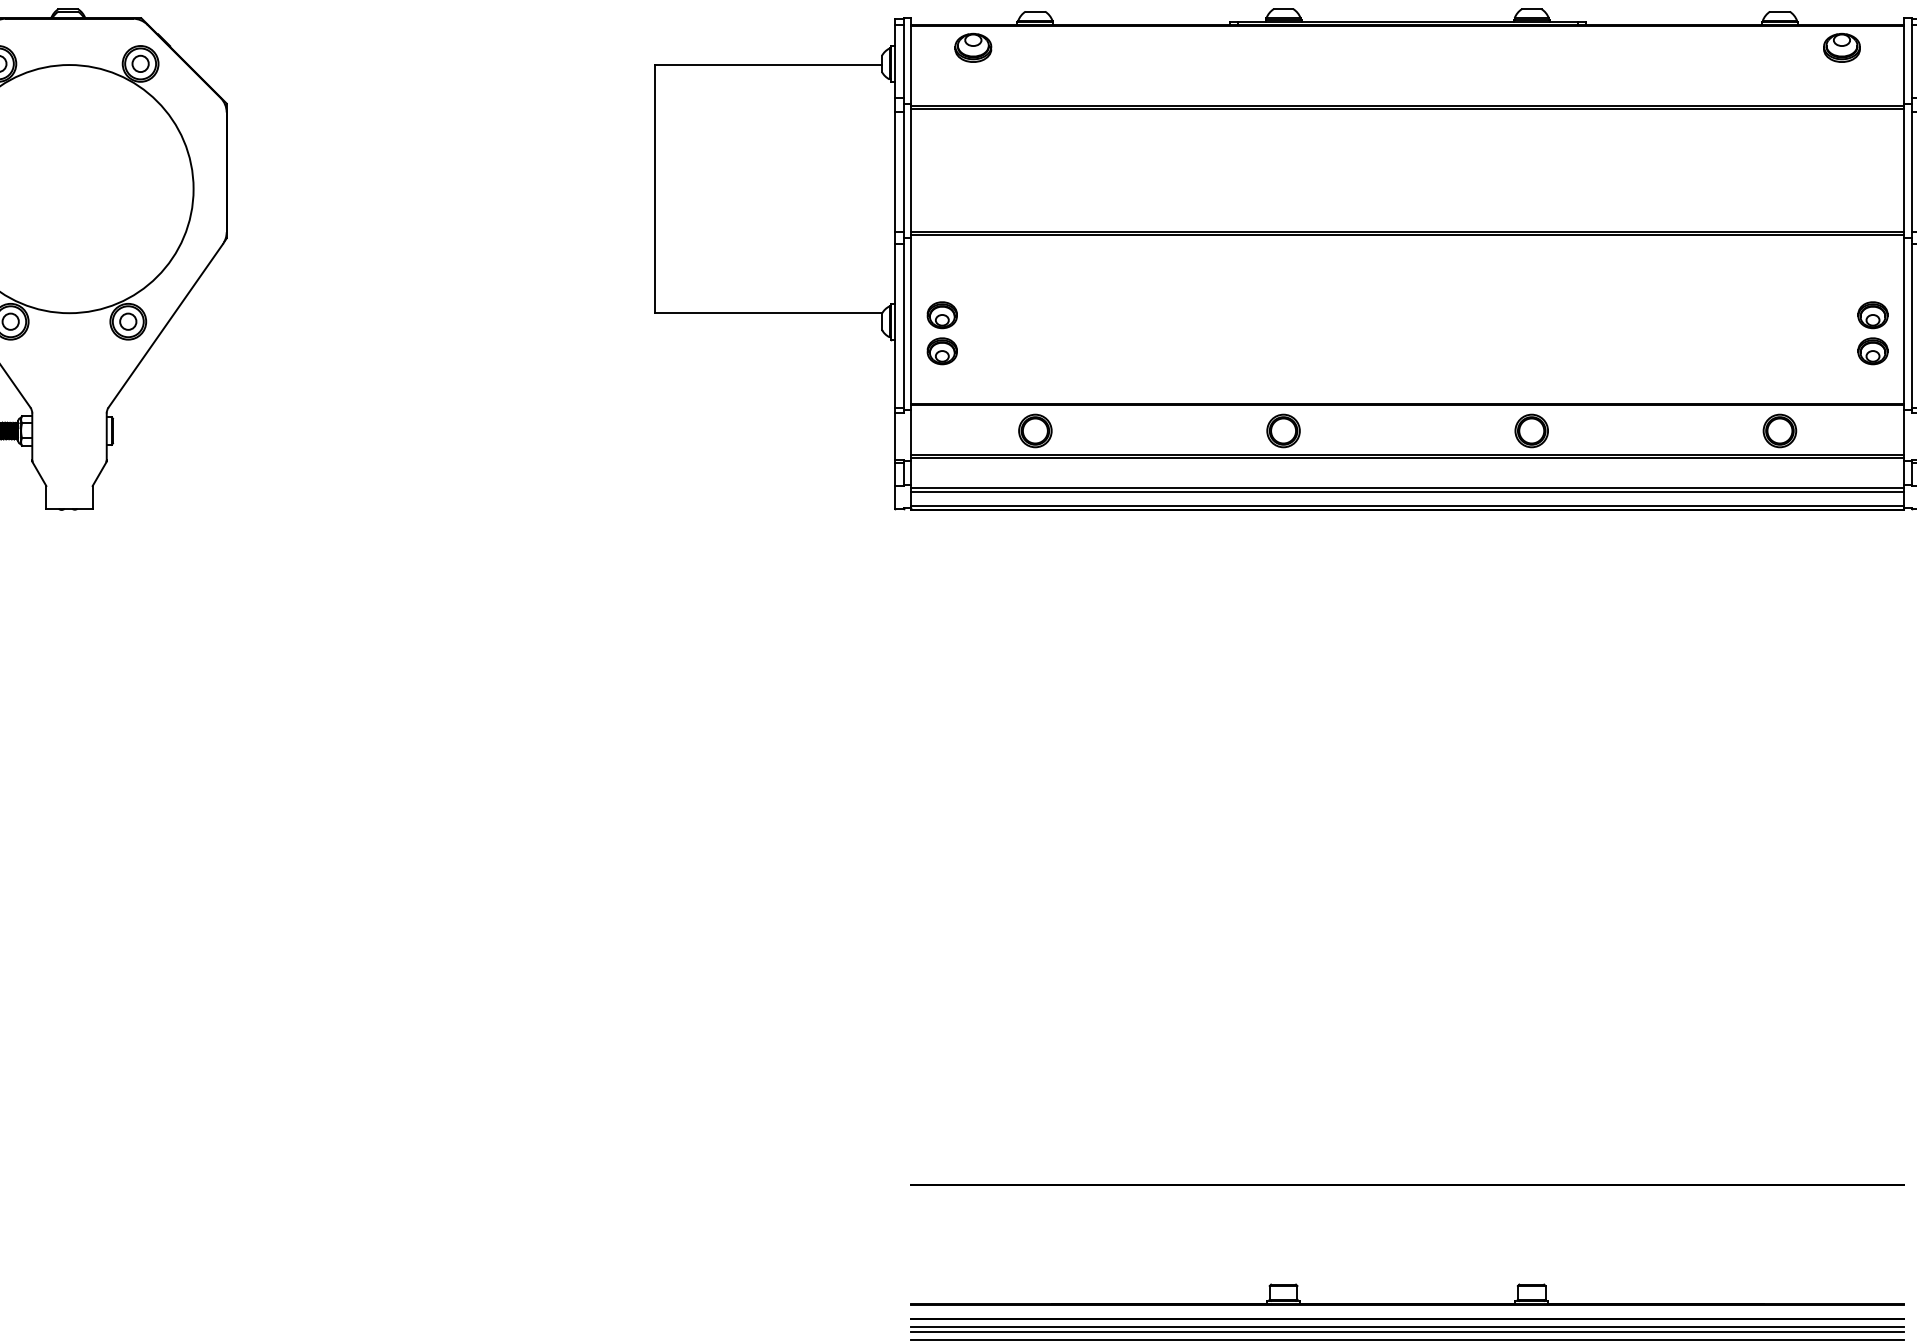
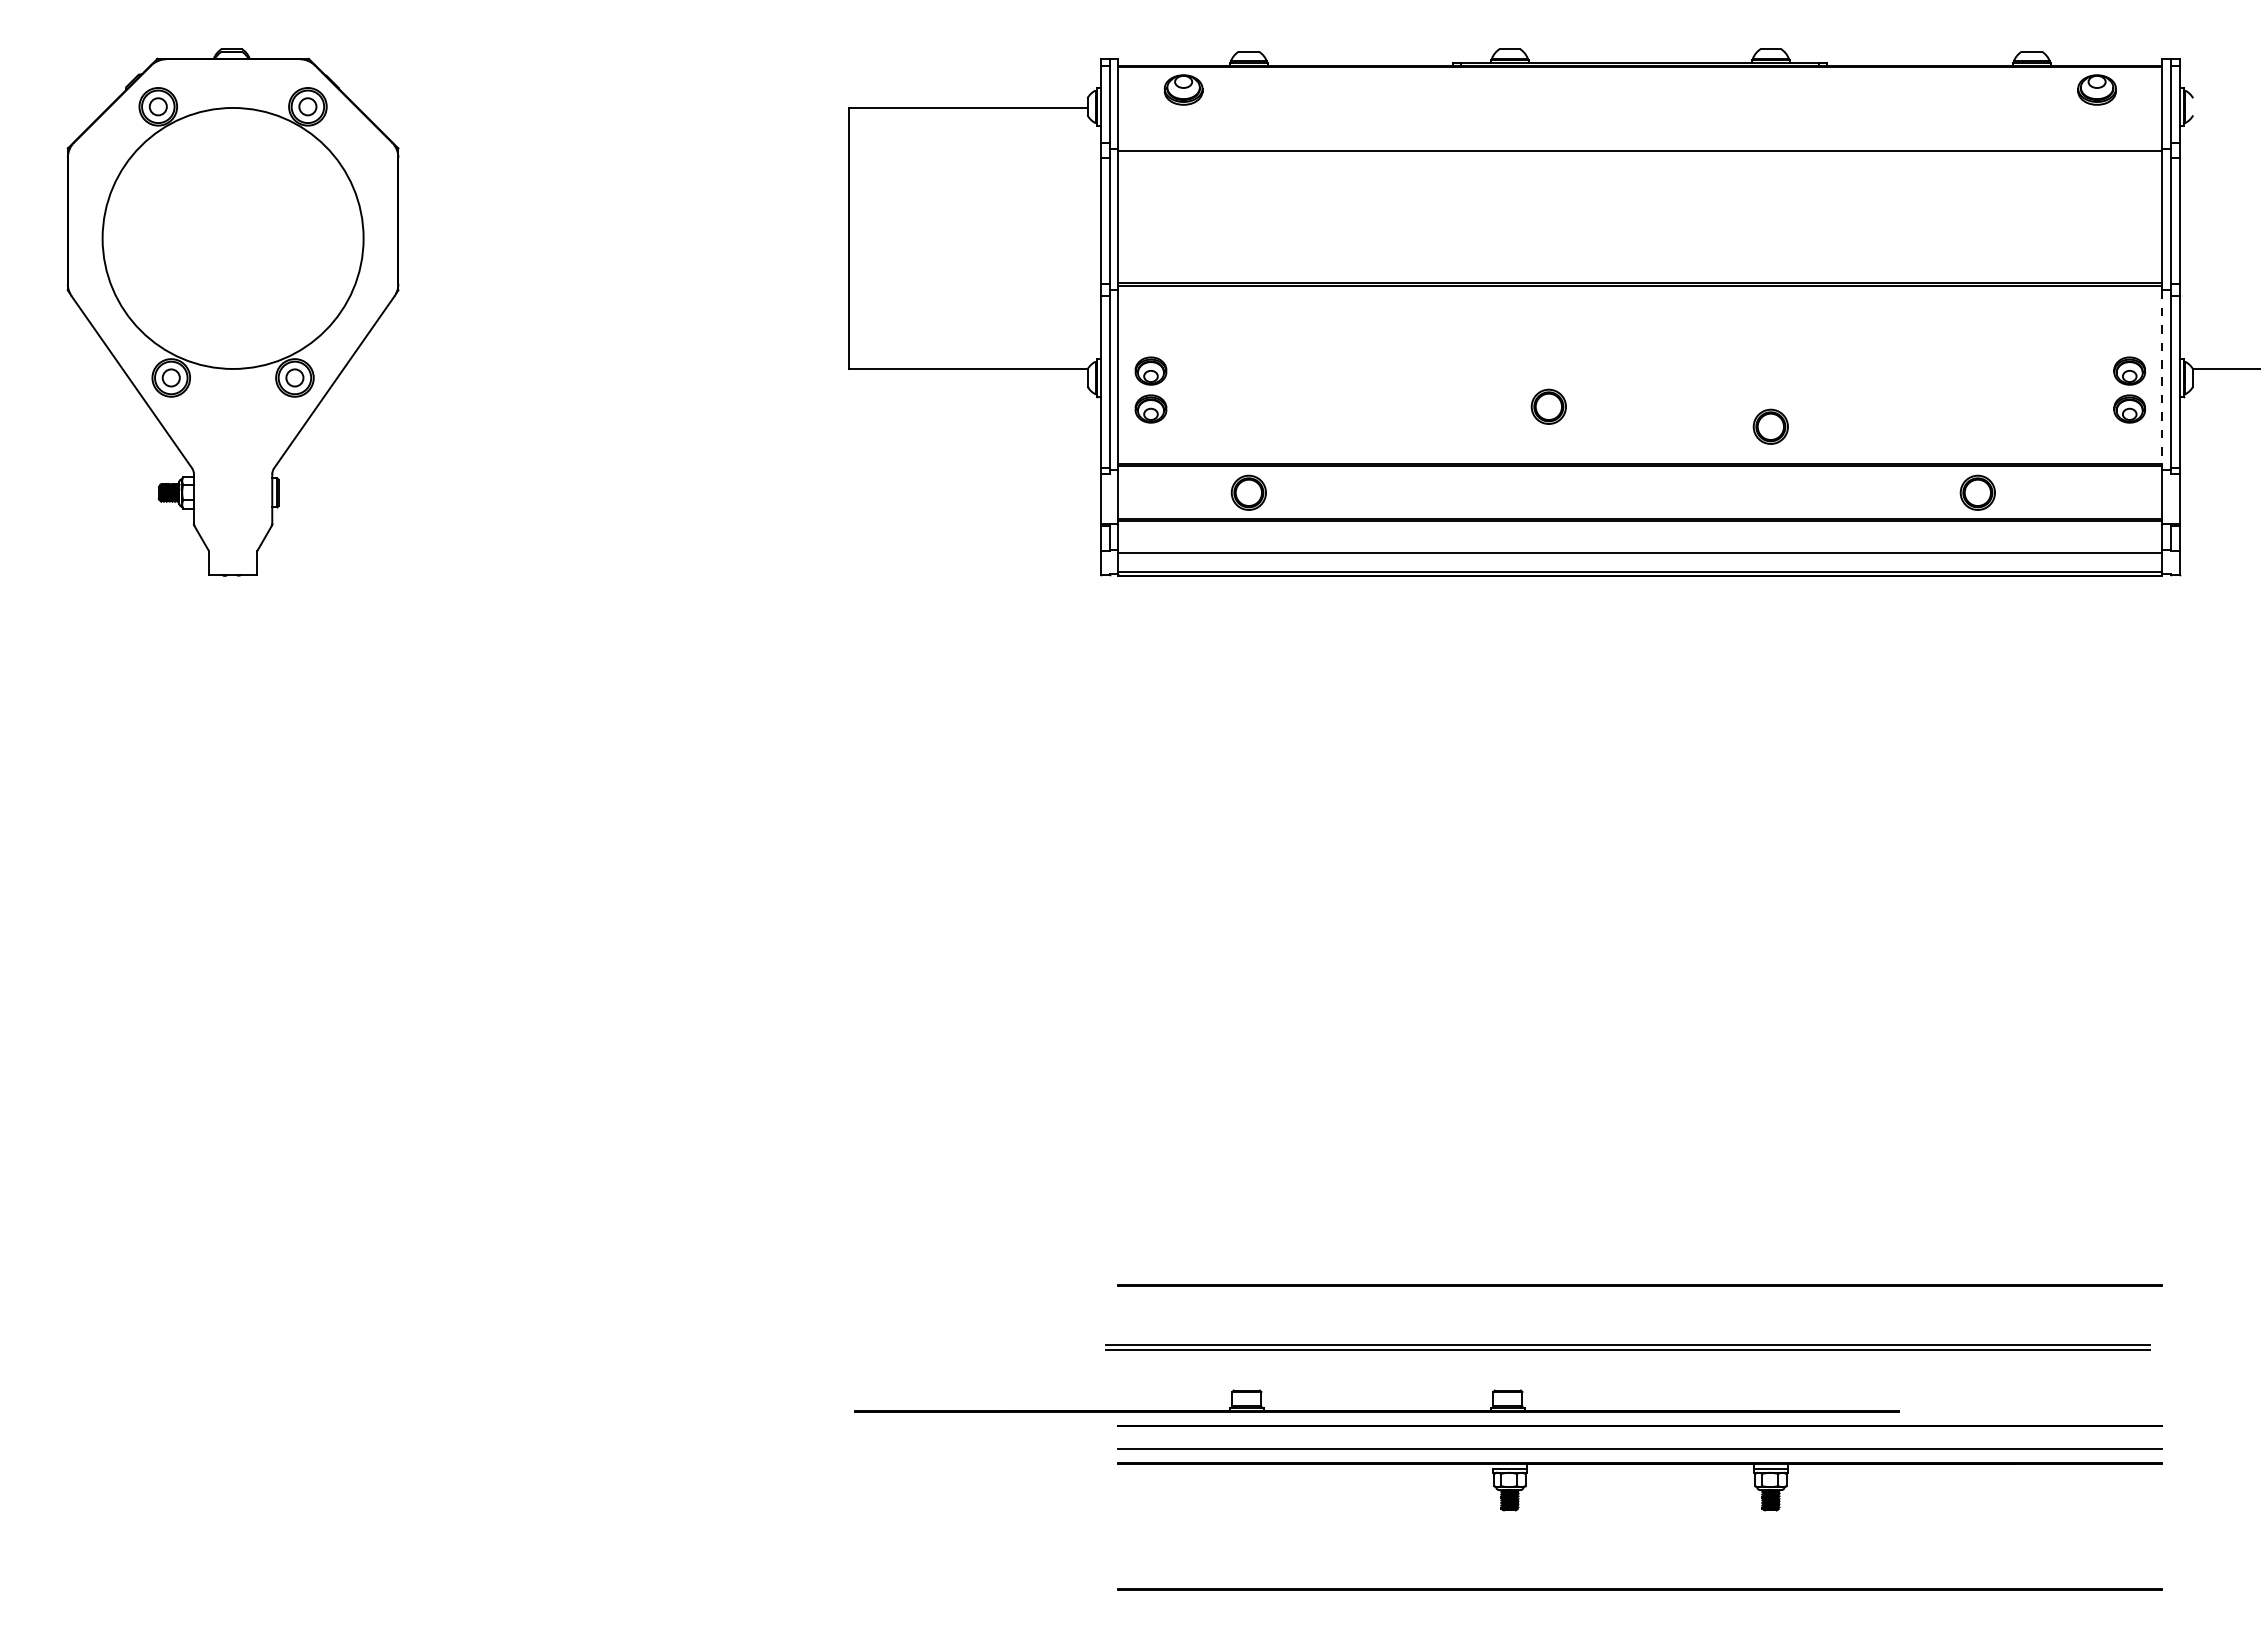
line: (1407, 109) -> (1640, 154), removed
line: (1904, 324) -> (2162, 380), solid -> dashed
part: (1283, 430) -> (1548, 406), moved
part: (1531, 430) -> (1770, 426), moved
part: (1779, 430) -> (1977, 492), moved
line: (1407, 491) -> (1640, 556), removed
part: (1406, 1303) -> (1376, 1410), moved
part: (1406, 1329) -> (1627, 1347), moved

